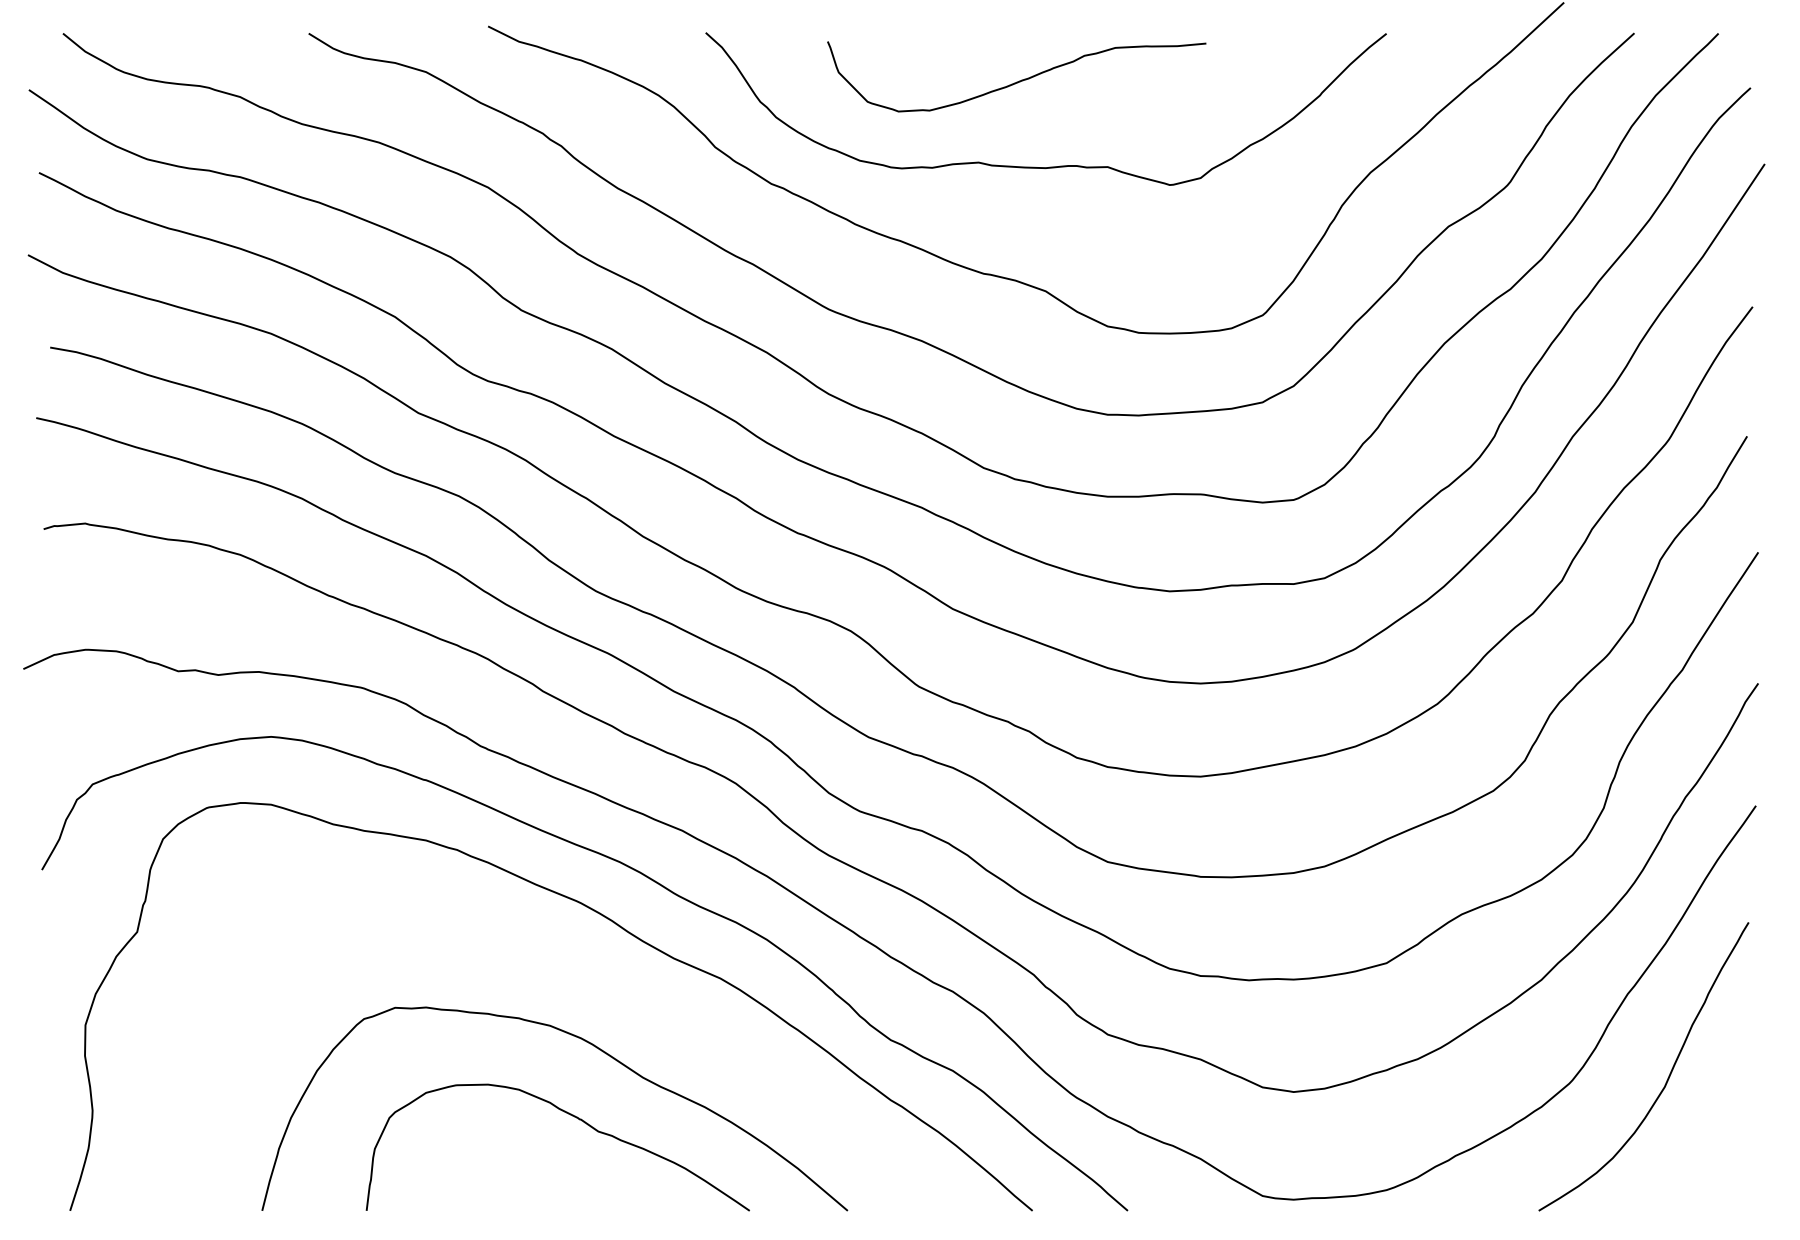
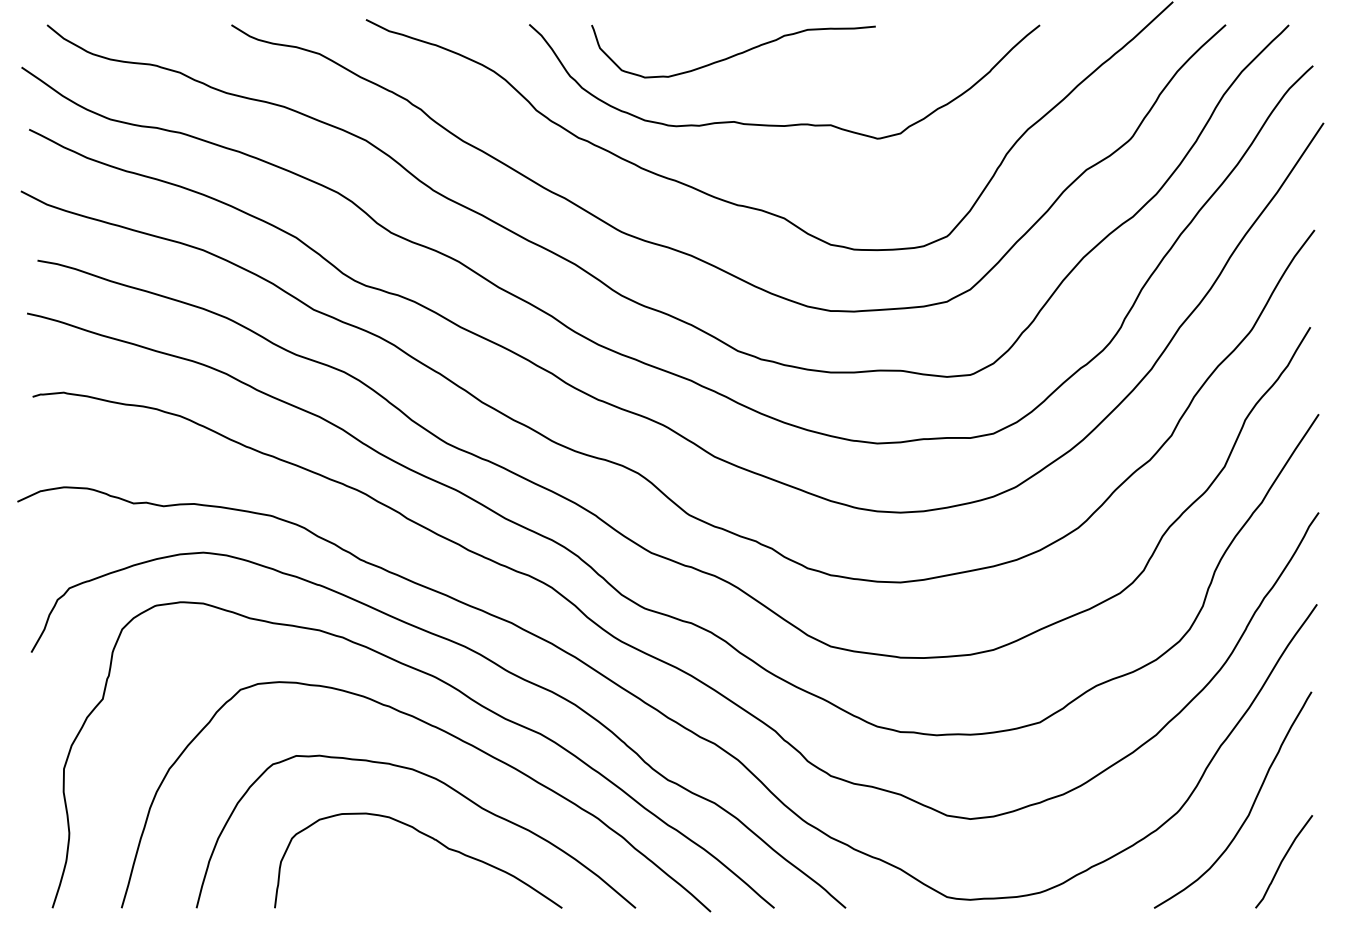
curve: (1017, 80) -> (734, 54), moved
curve: (595, 977) -> (446, 733), added
curve: (1711, 1147) -> (1283, 860), added

